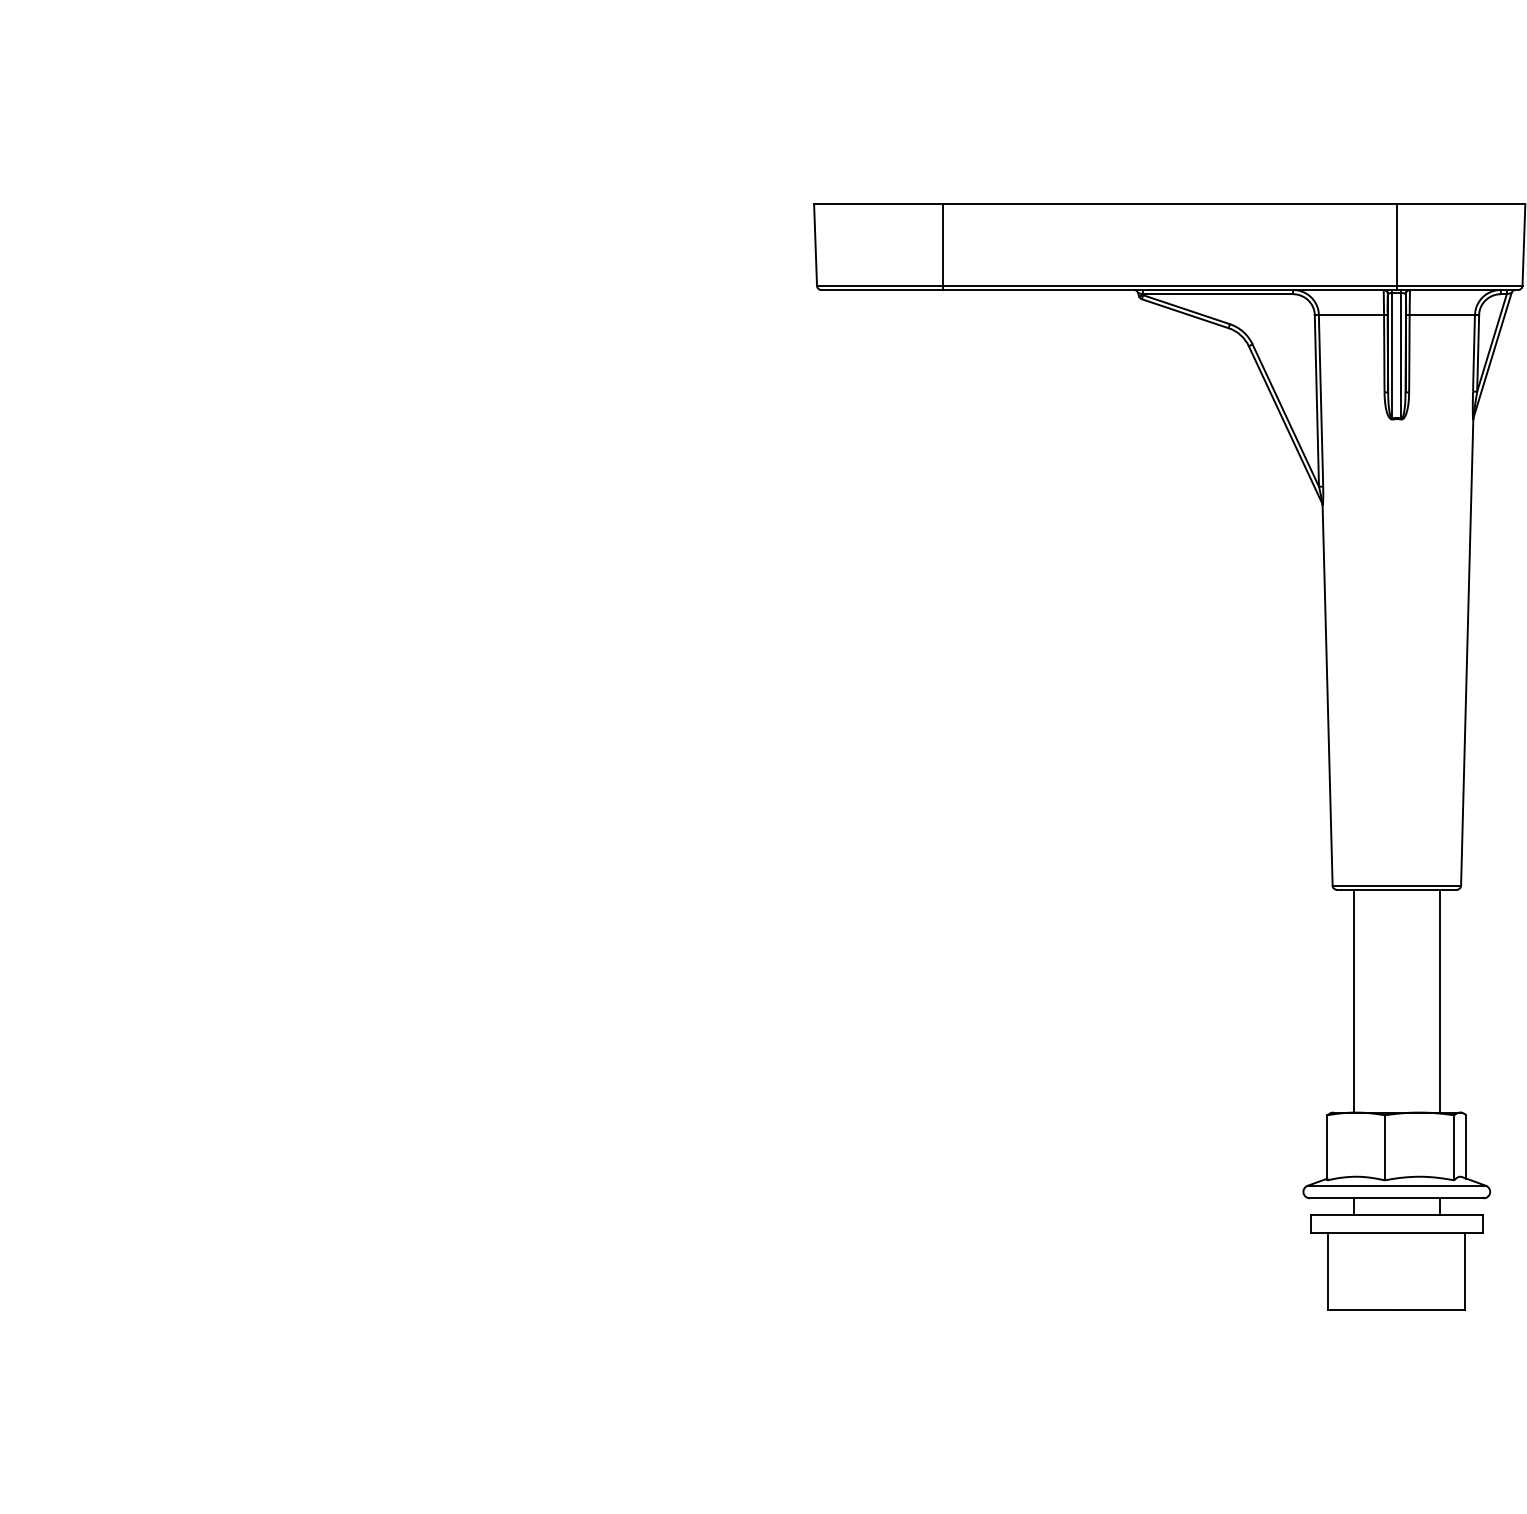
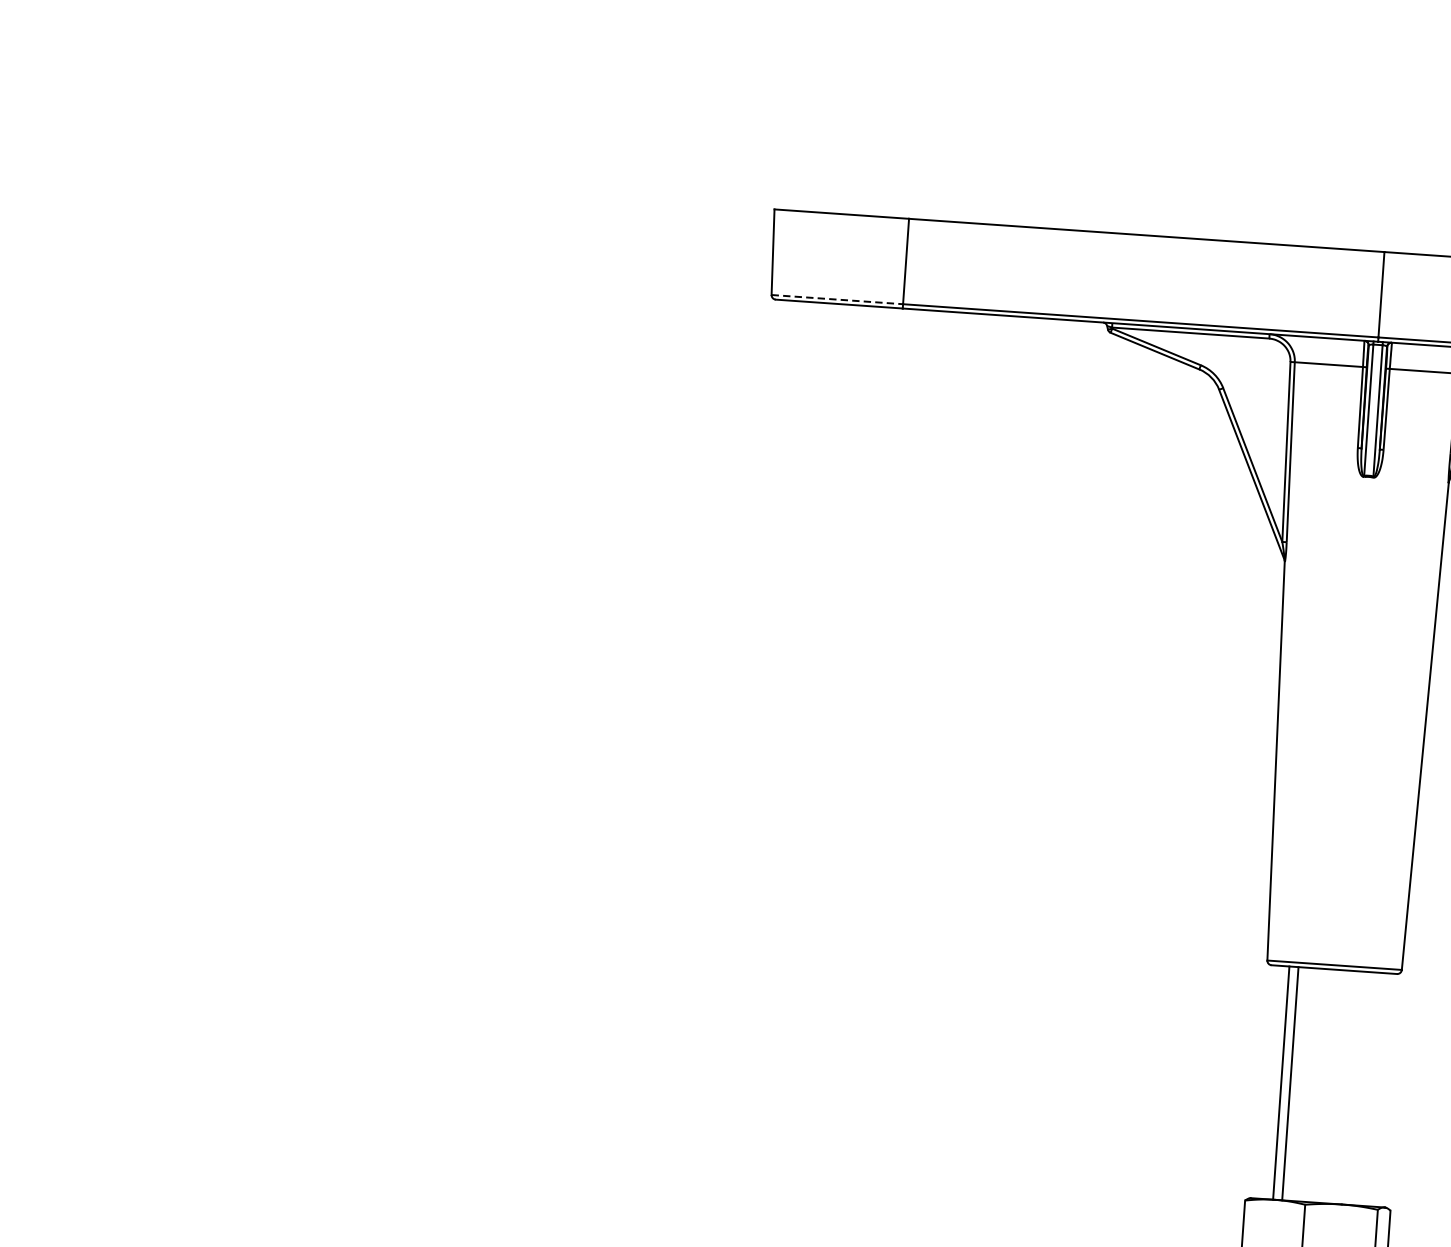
line: (879, 285) -> (837, 299), solid -> dashed
line: (1439, 1000) -> (1290, 1082), moved

